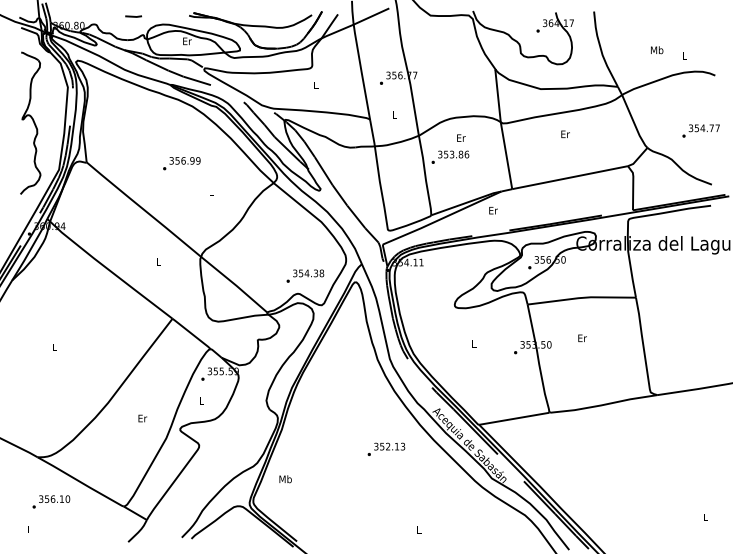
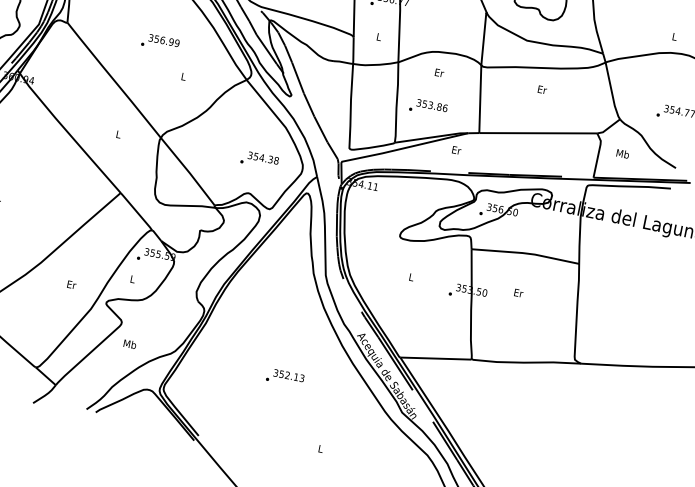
text: (657, 50) -> (623, 154), moved
text: (450, 156) -> (428, 106), moved
text: (305, 275) -> (260, 159), moved
text: (386, 448) -> (285, 376), moved
text: (285, 479) -> (129, 344), moved

